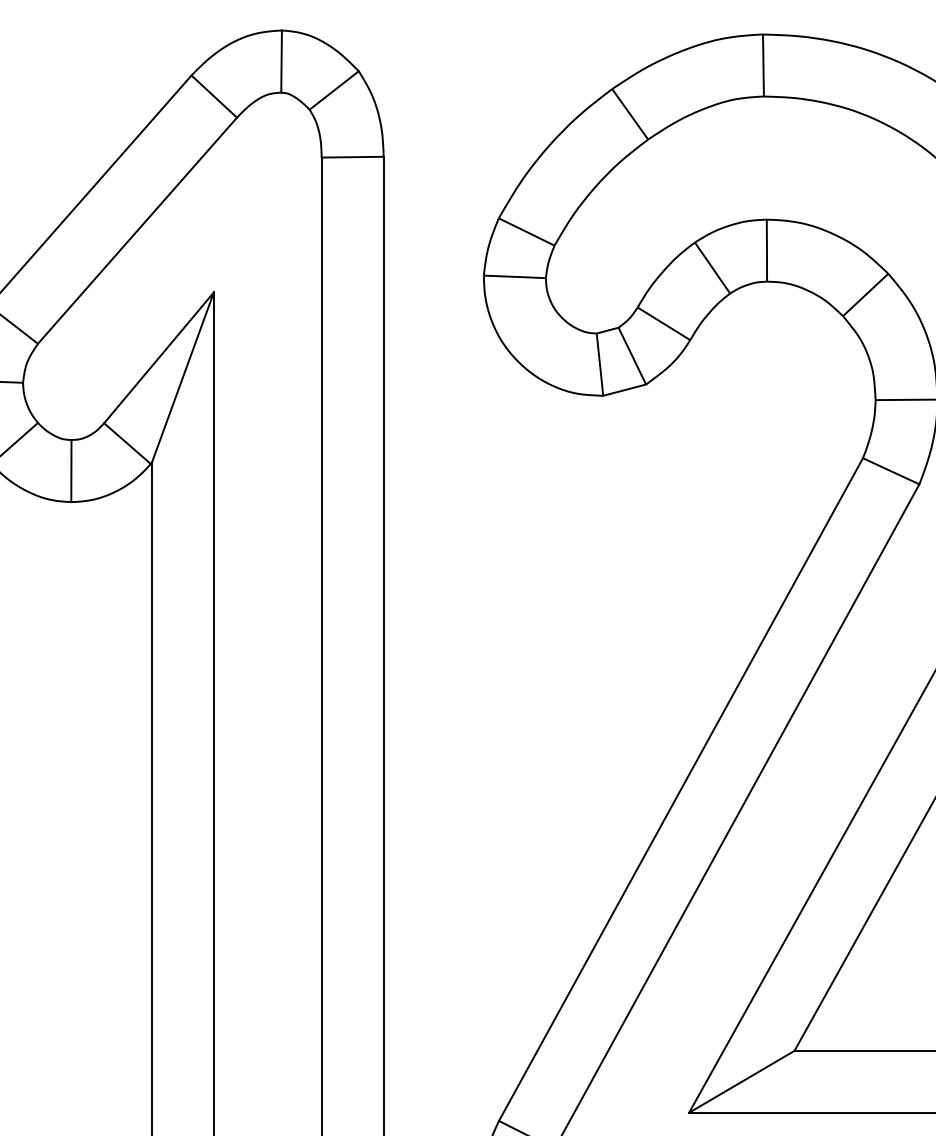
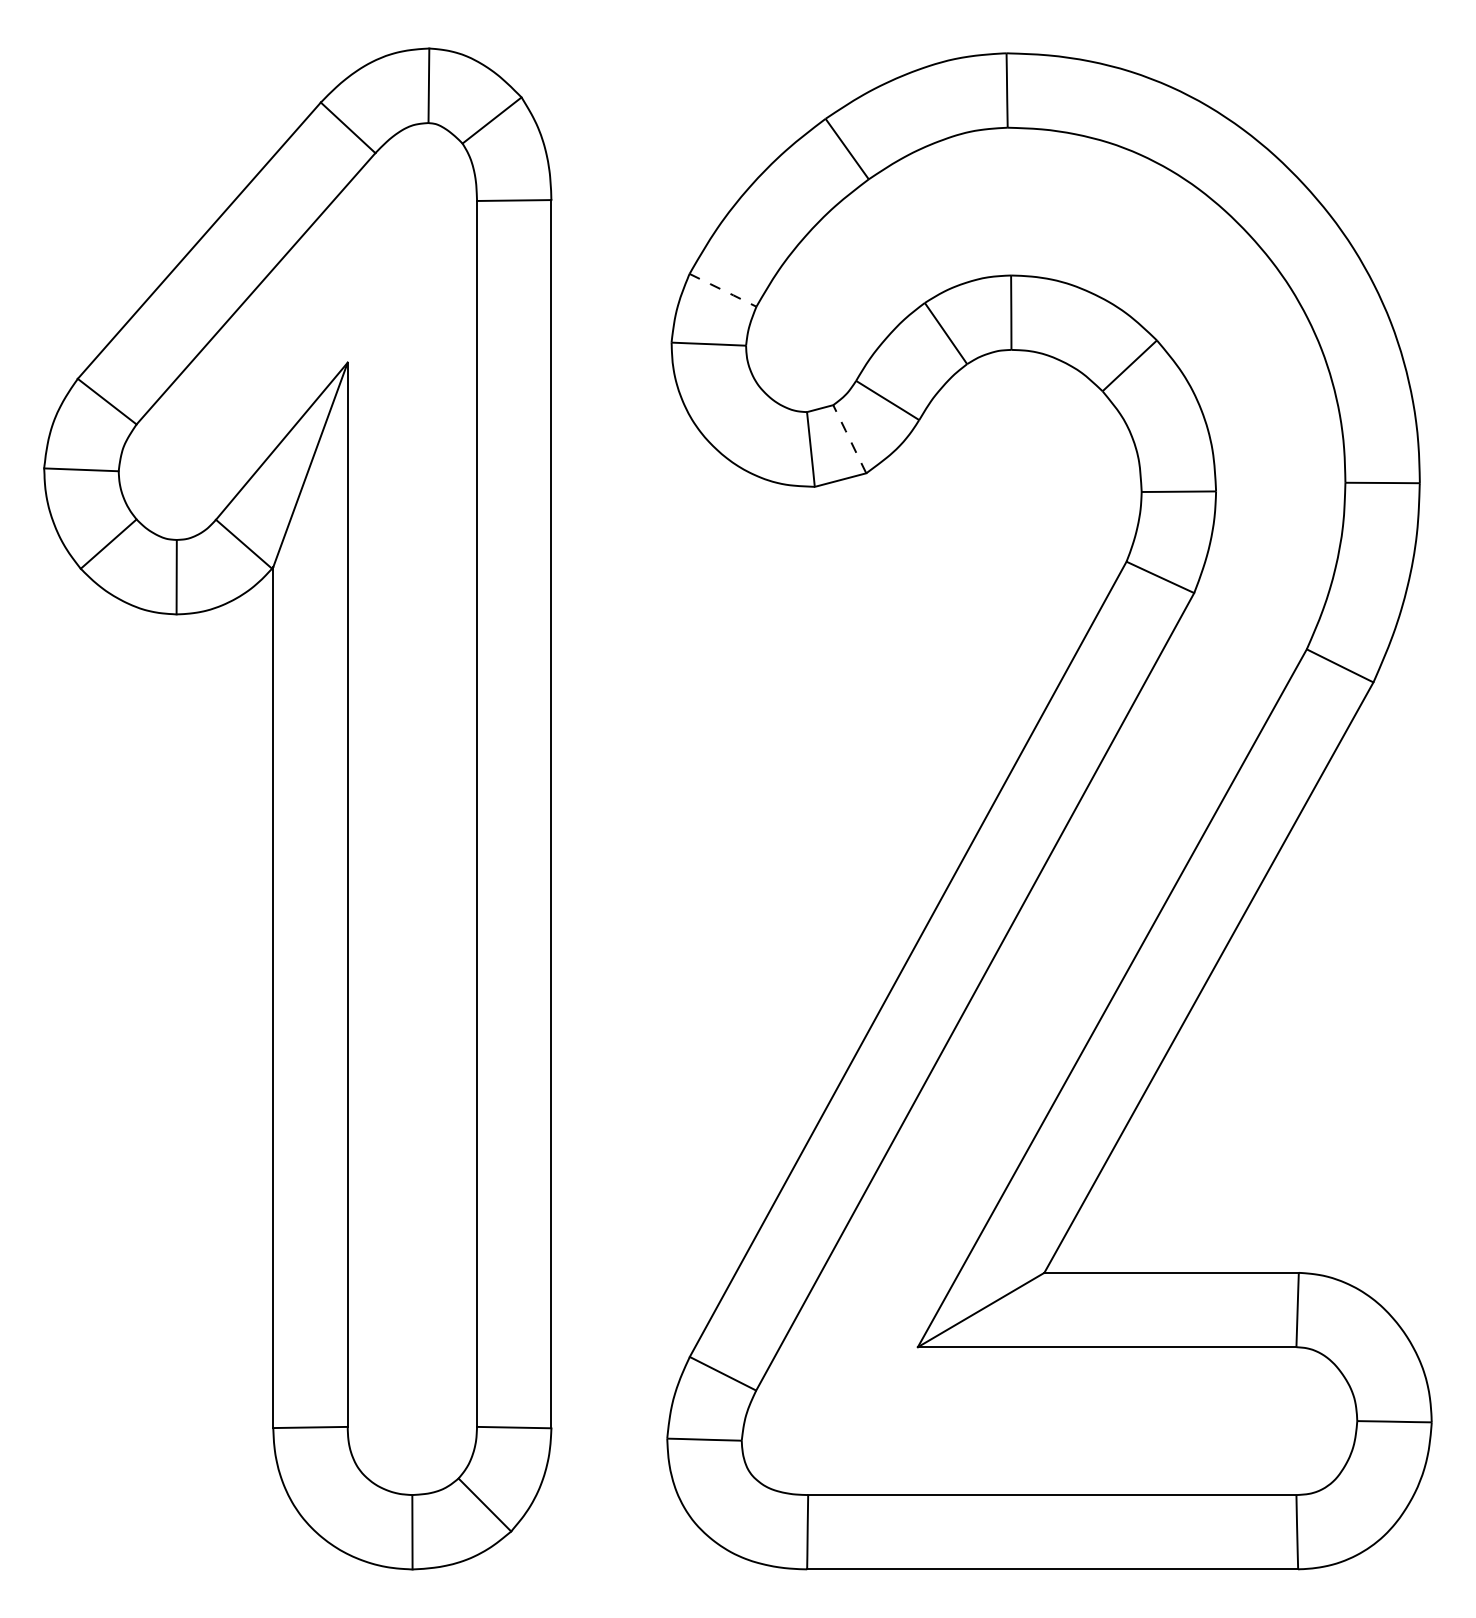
line: (526, 232) -> (722, 290), solid -> dashed
line: (632, 355) -> (849, 438), solid -> dashed

